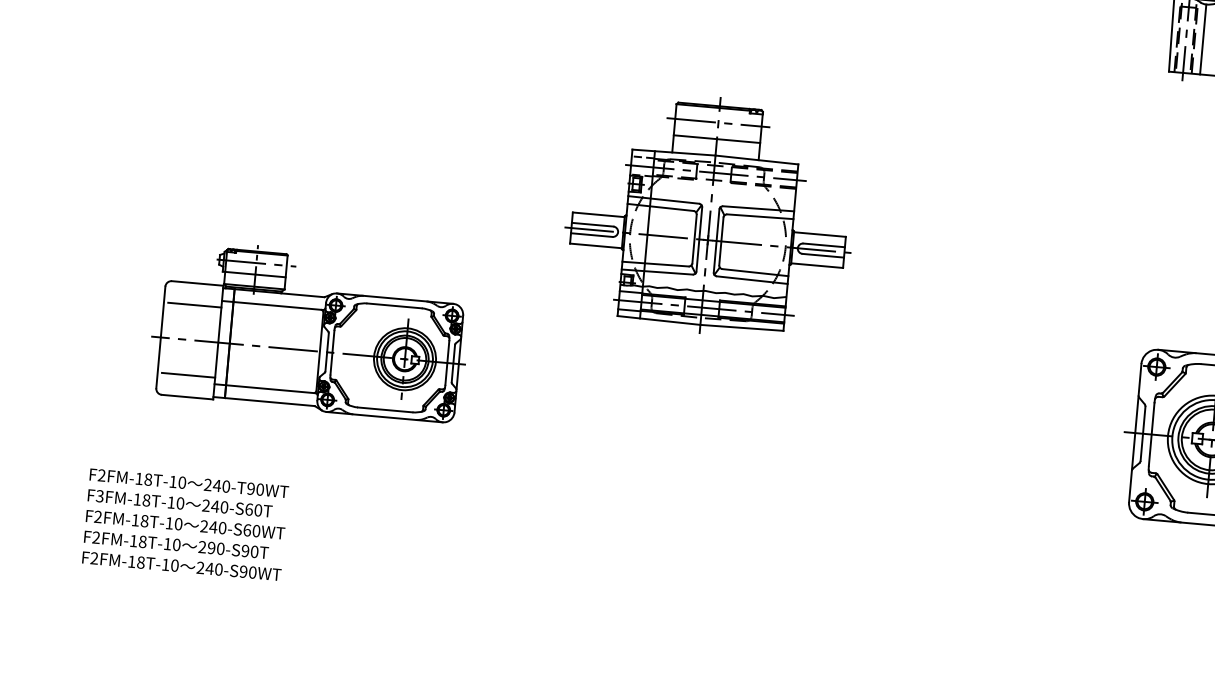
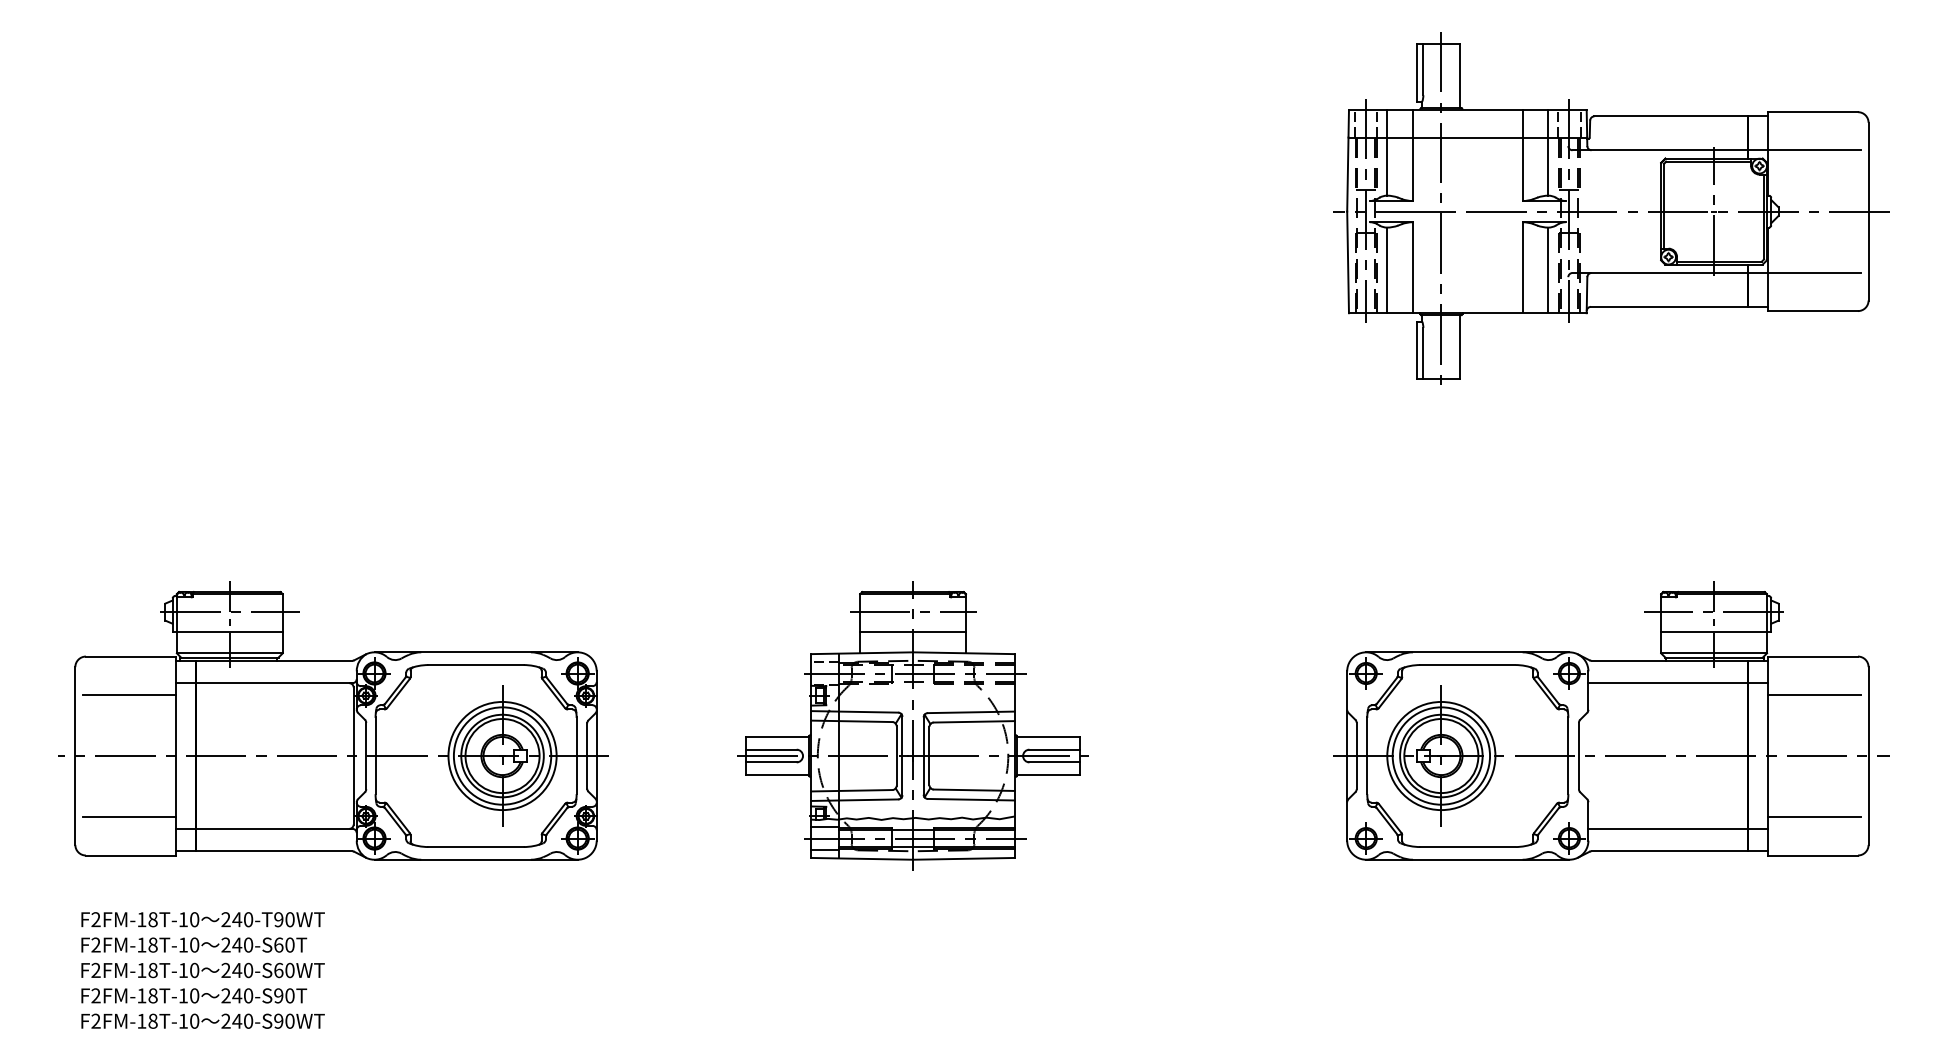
part: (709, 215) -> (912, 725), moved
part: (310, 330) -> (333, 720), size x1.43
text: (99, 496) -> (95, 945), F3FM-18T-10 -> F2FM-18T-10
text: (211, 547) -> (237, 995), 290-S90T -> 240-S90T

